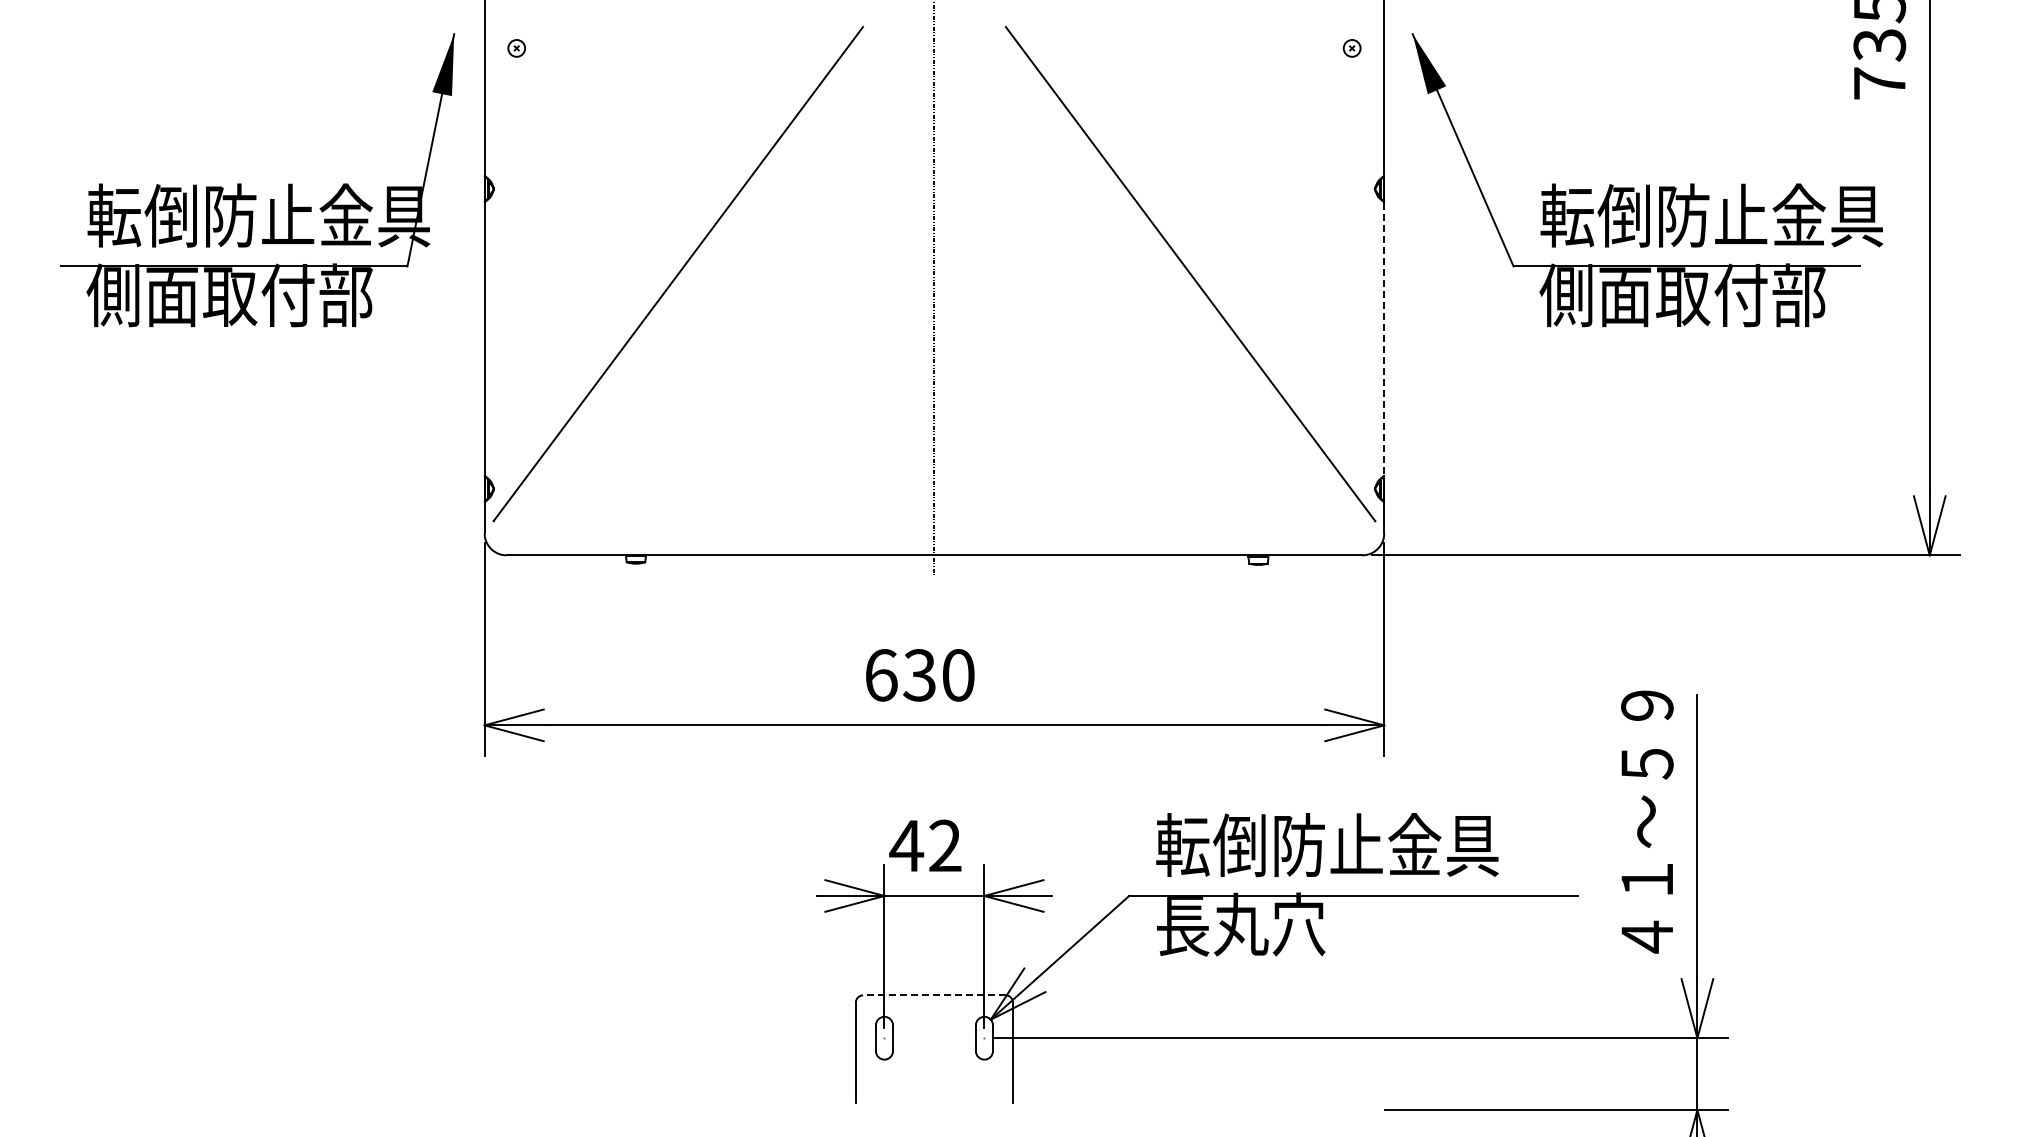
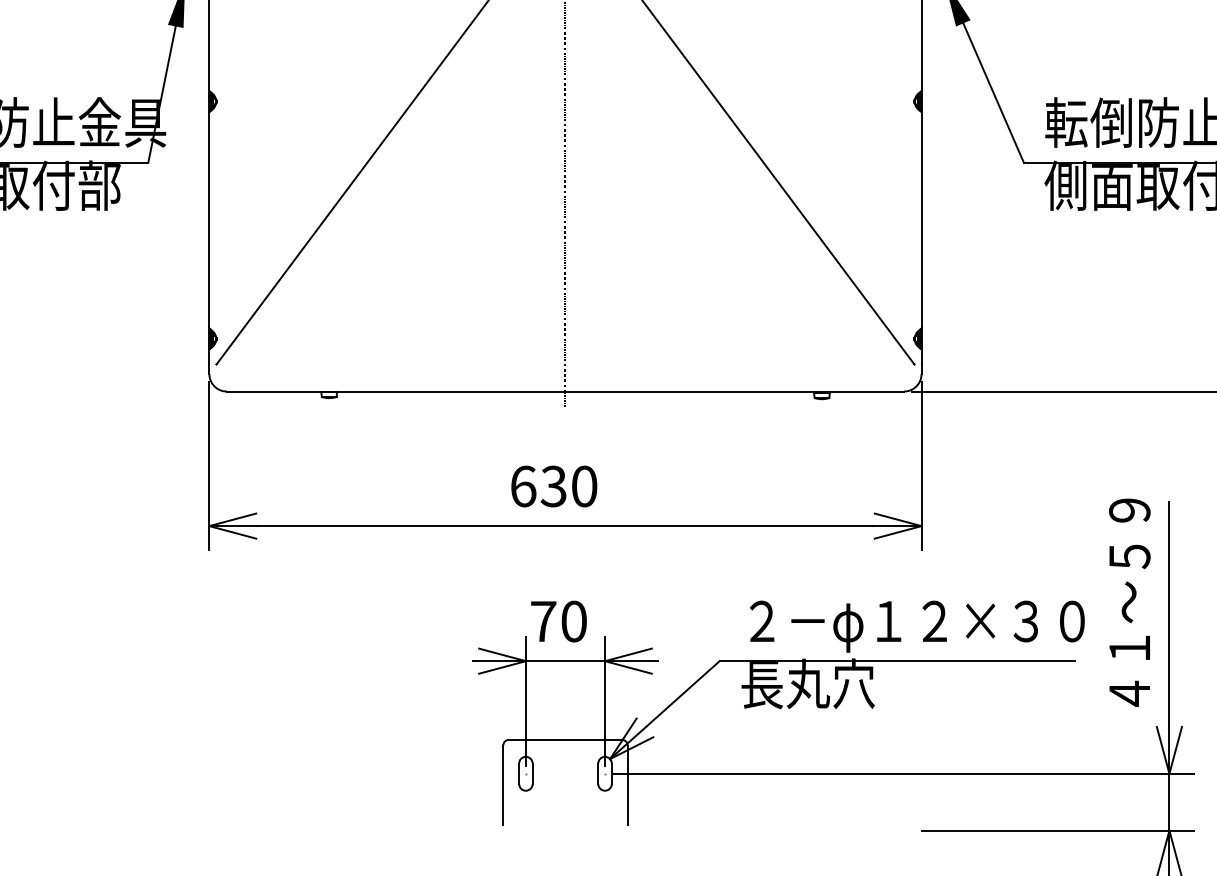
line: (1384, 339) -> (921, 220), dashed -> solid
text: (925, 845) -> (558, 621), 42 -> 70
text: (1373, 849) -> (913, 624), 転倒防止金具 -> ２－φ１２×３０
line: (933, 995) -> (564, 739), dashed -> solid

